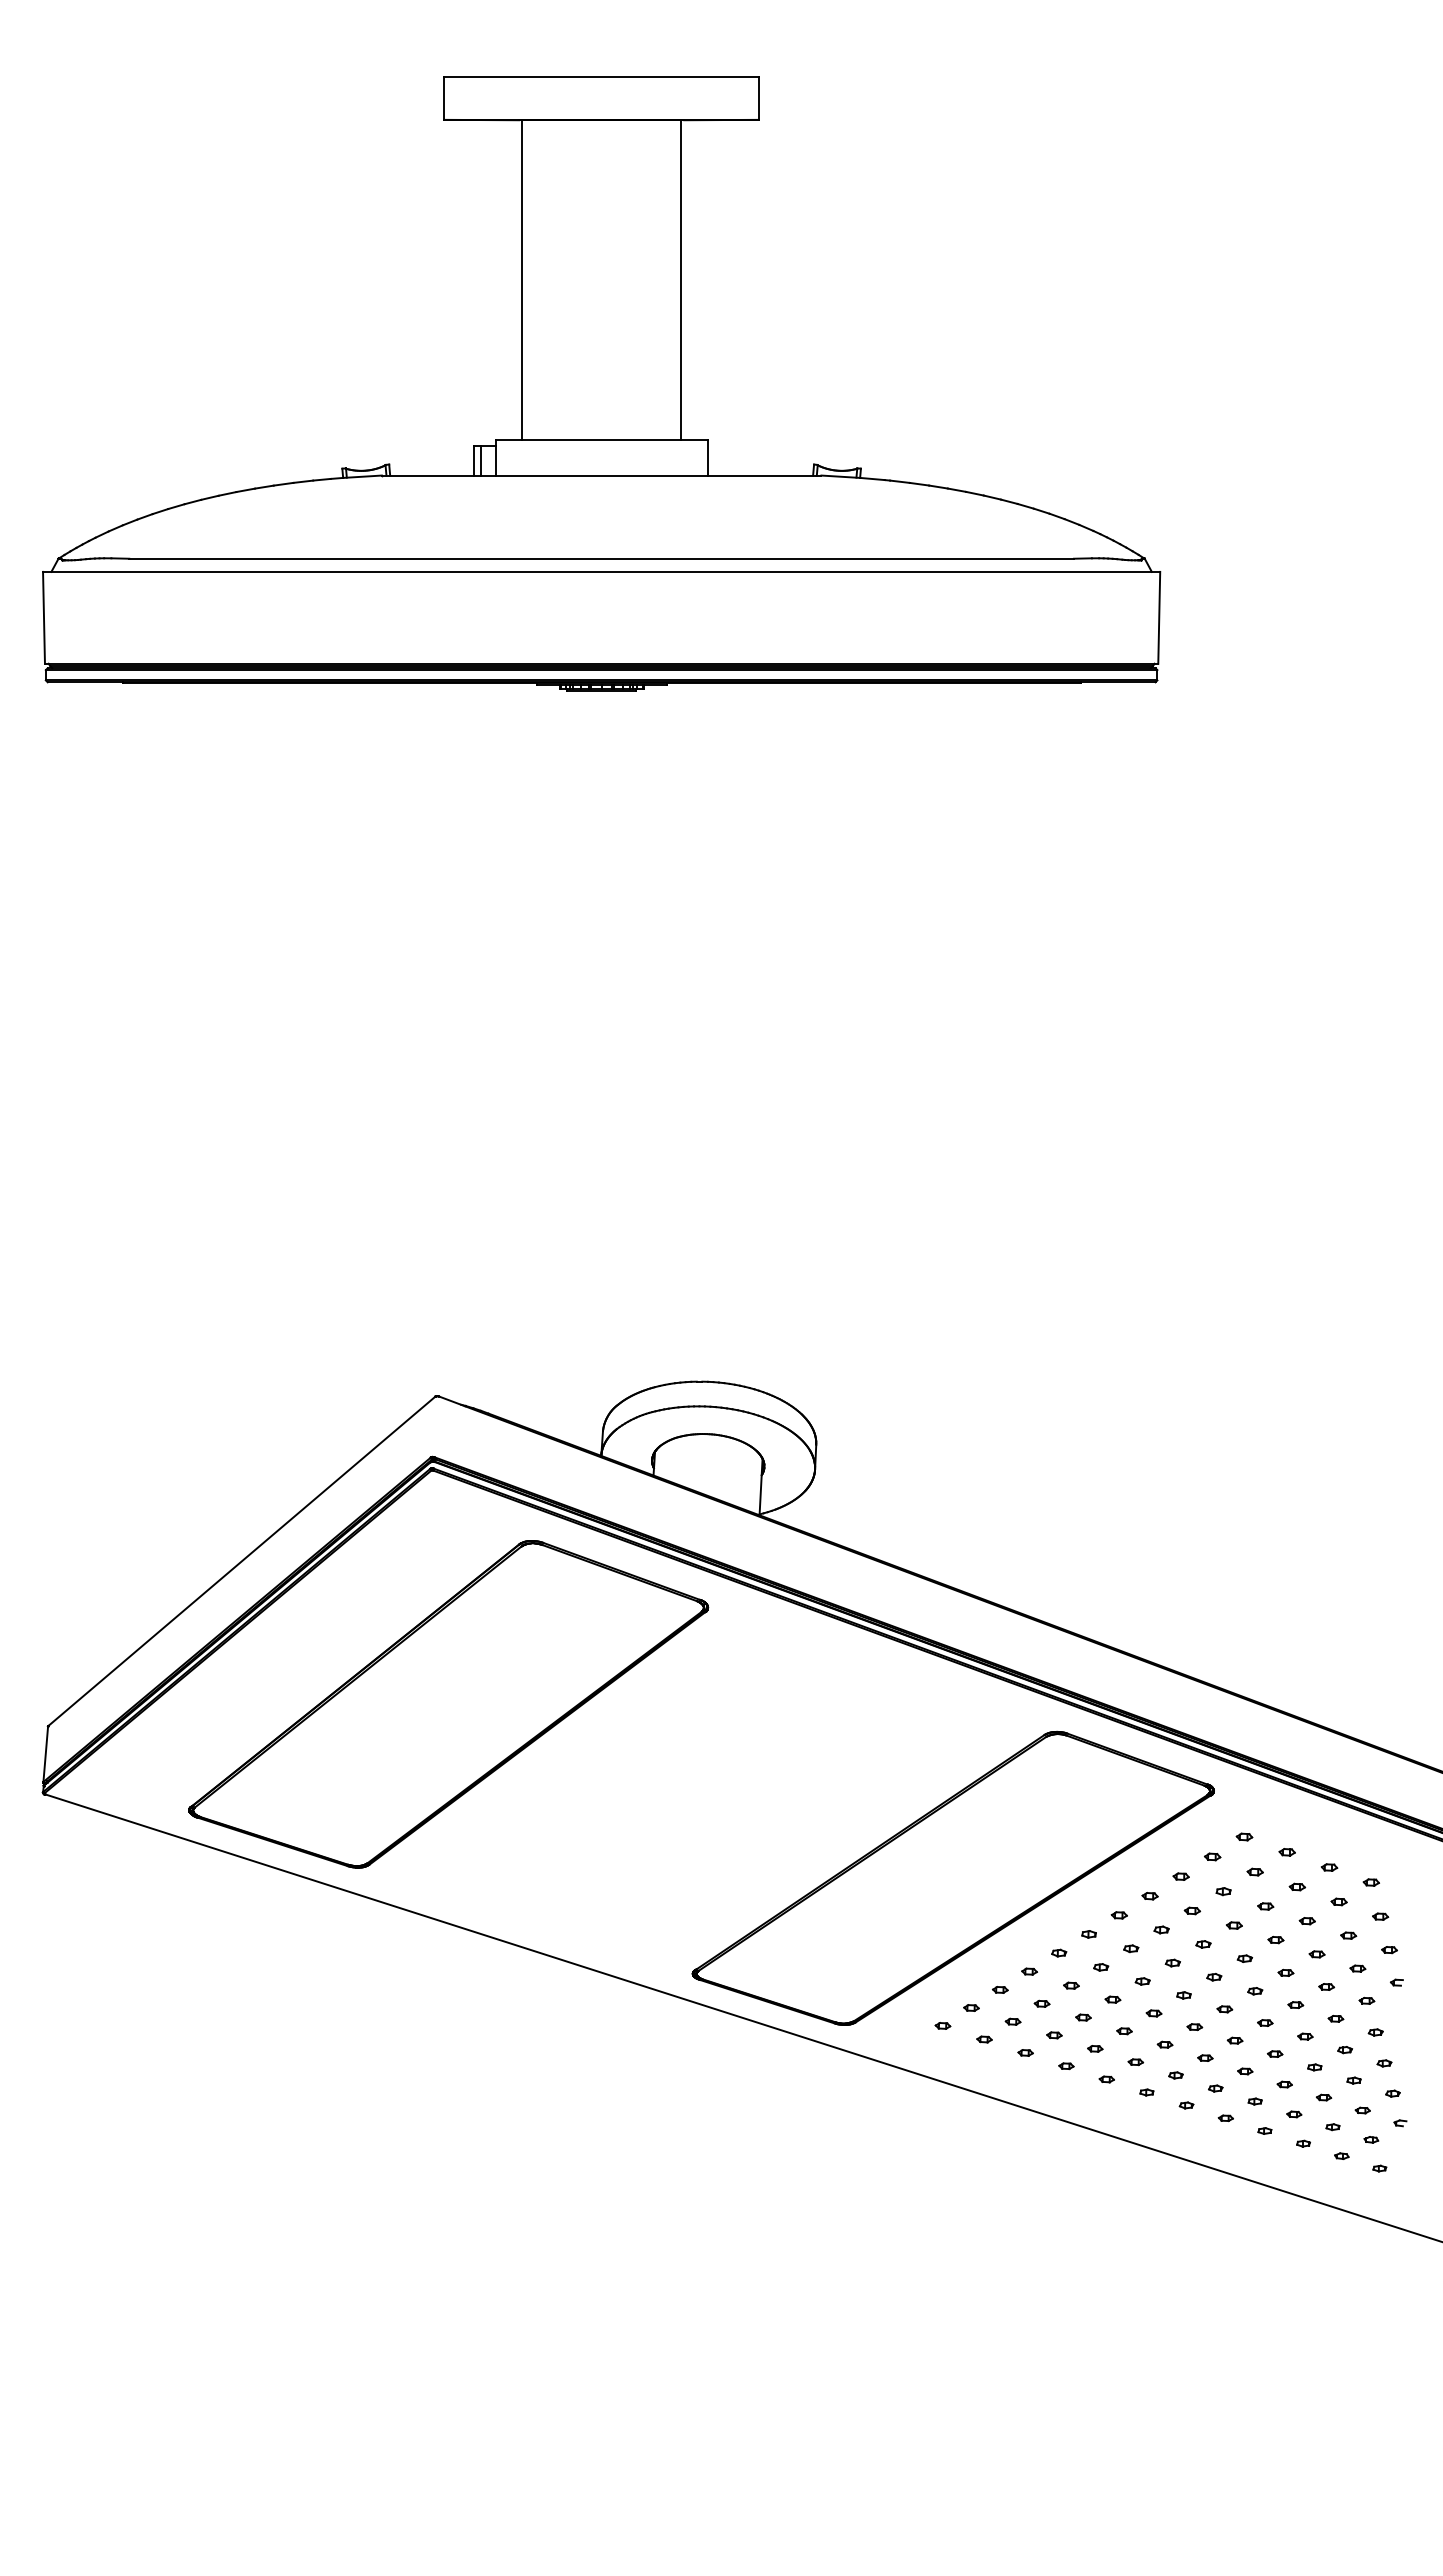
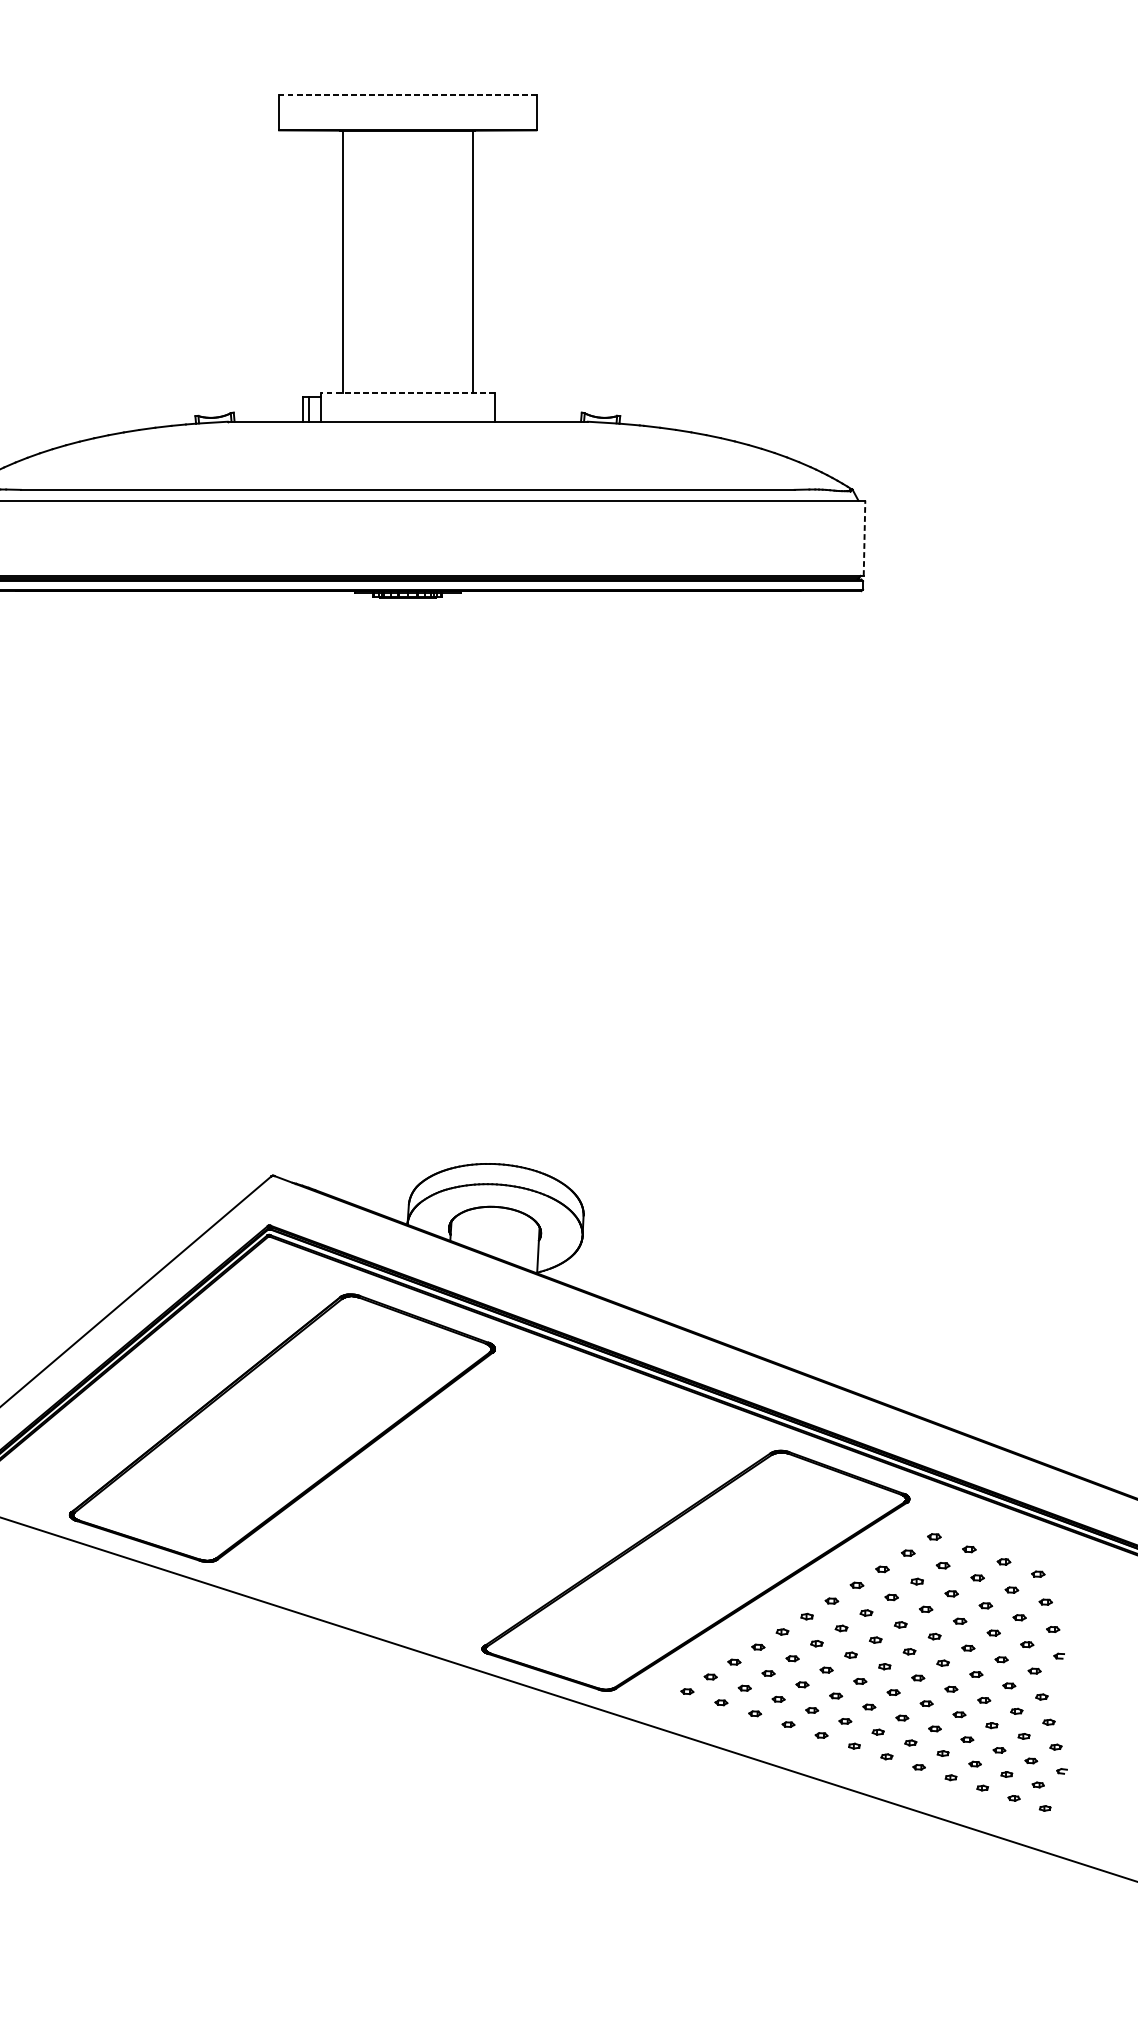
line: (601, 77) -> (407, 95), solid -> dashed
line: (601, 440) -> (407, 393), solid -> dashed
line: (1159, 617) -> (864, 538), solid -> dashed

